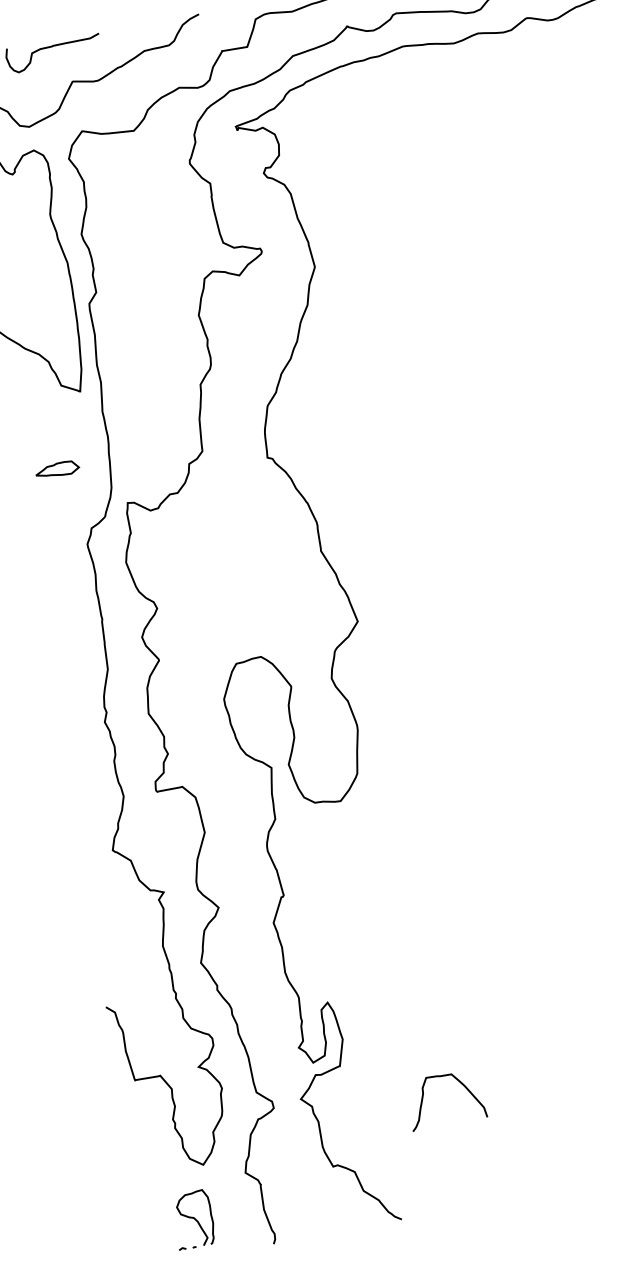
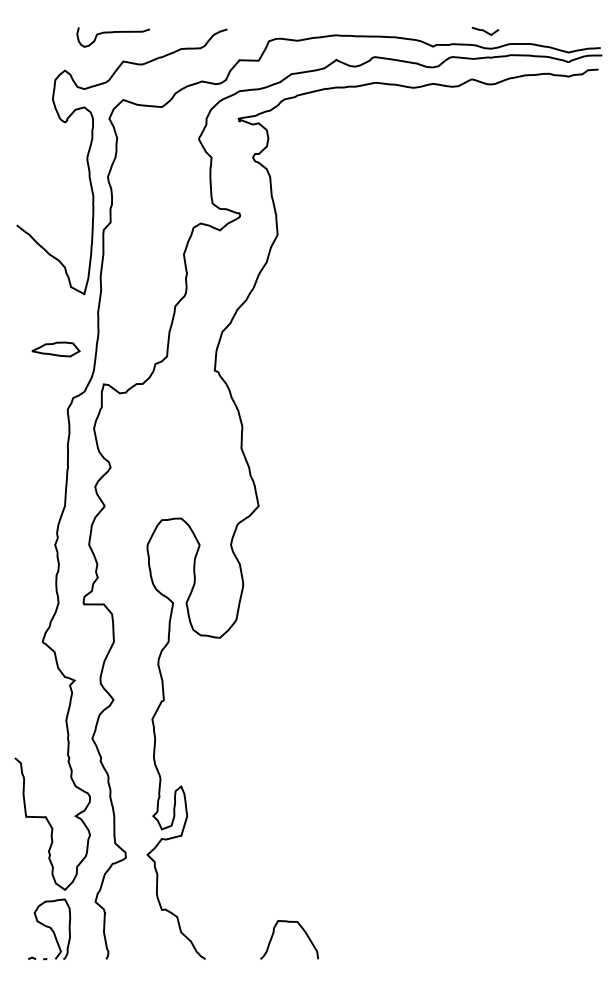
part: (56, 470) -> (55, 349), size x1.43
curve: (461, 1085) -> (303, 931), moved
part: (193, 1219) -> (49, 929), size x1.43

